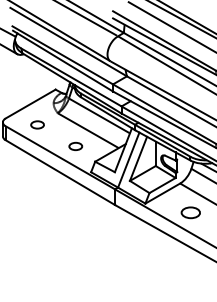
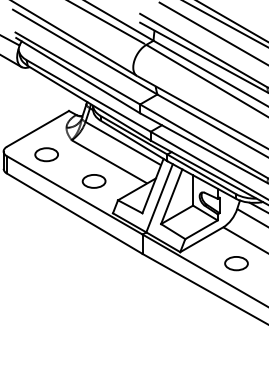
part: (37, 124) -> (46, 154), size x1.43
part: (75, 146) -> (93, 181), size x1.43

